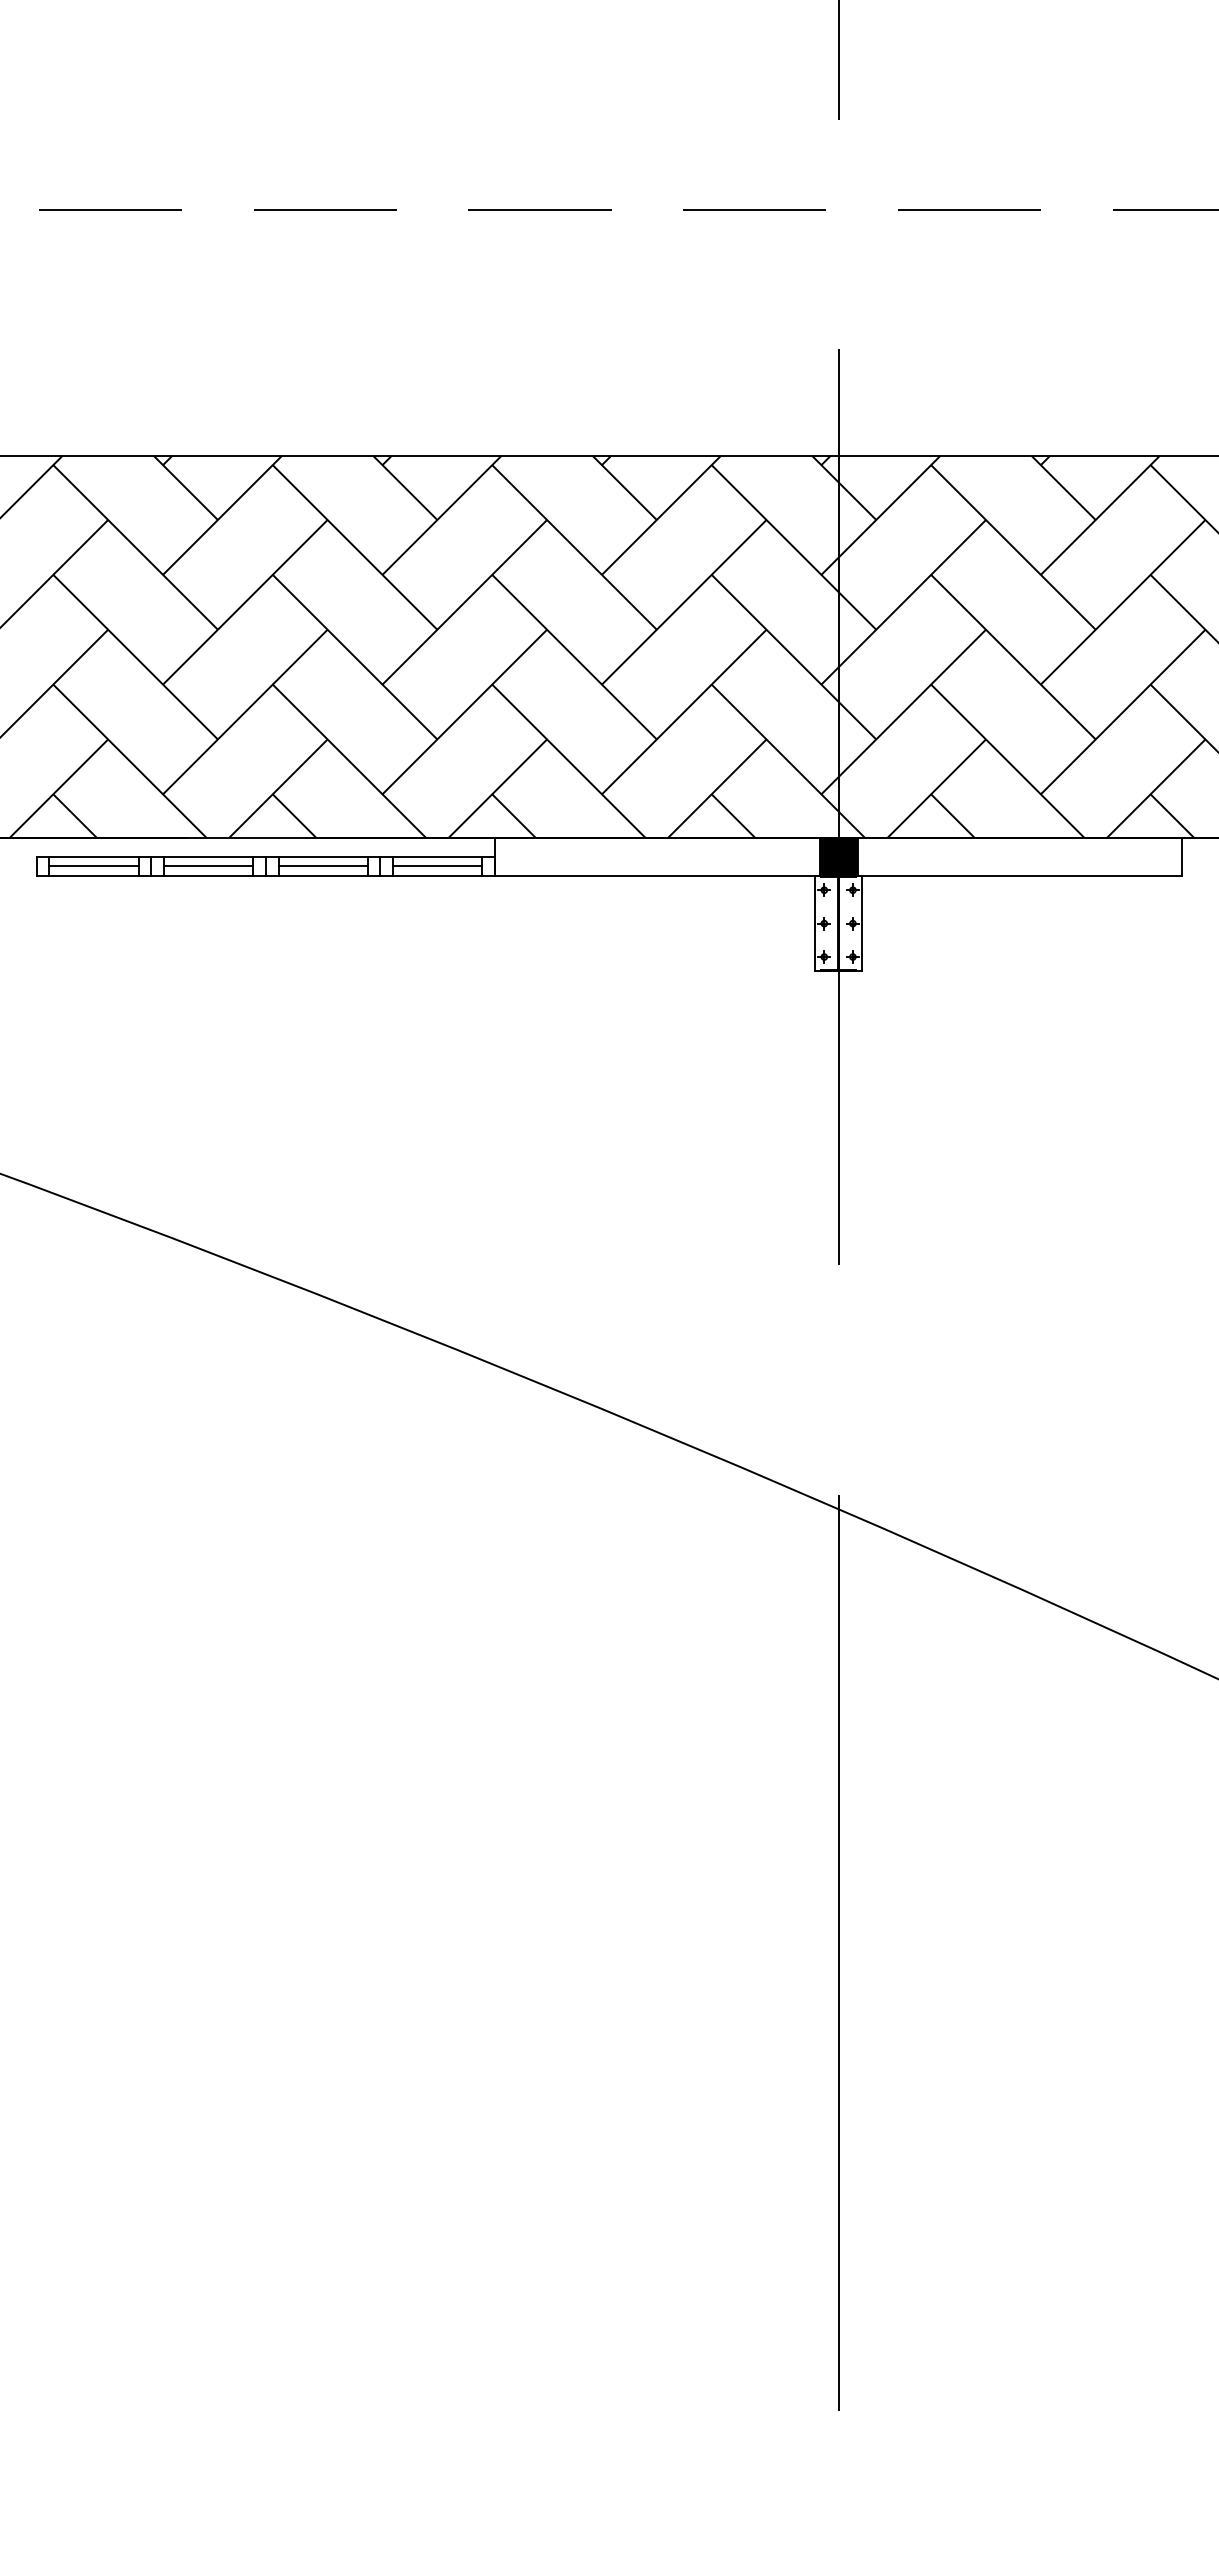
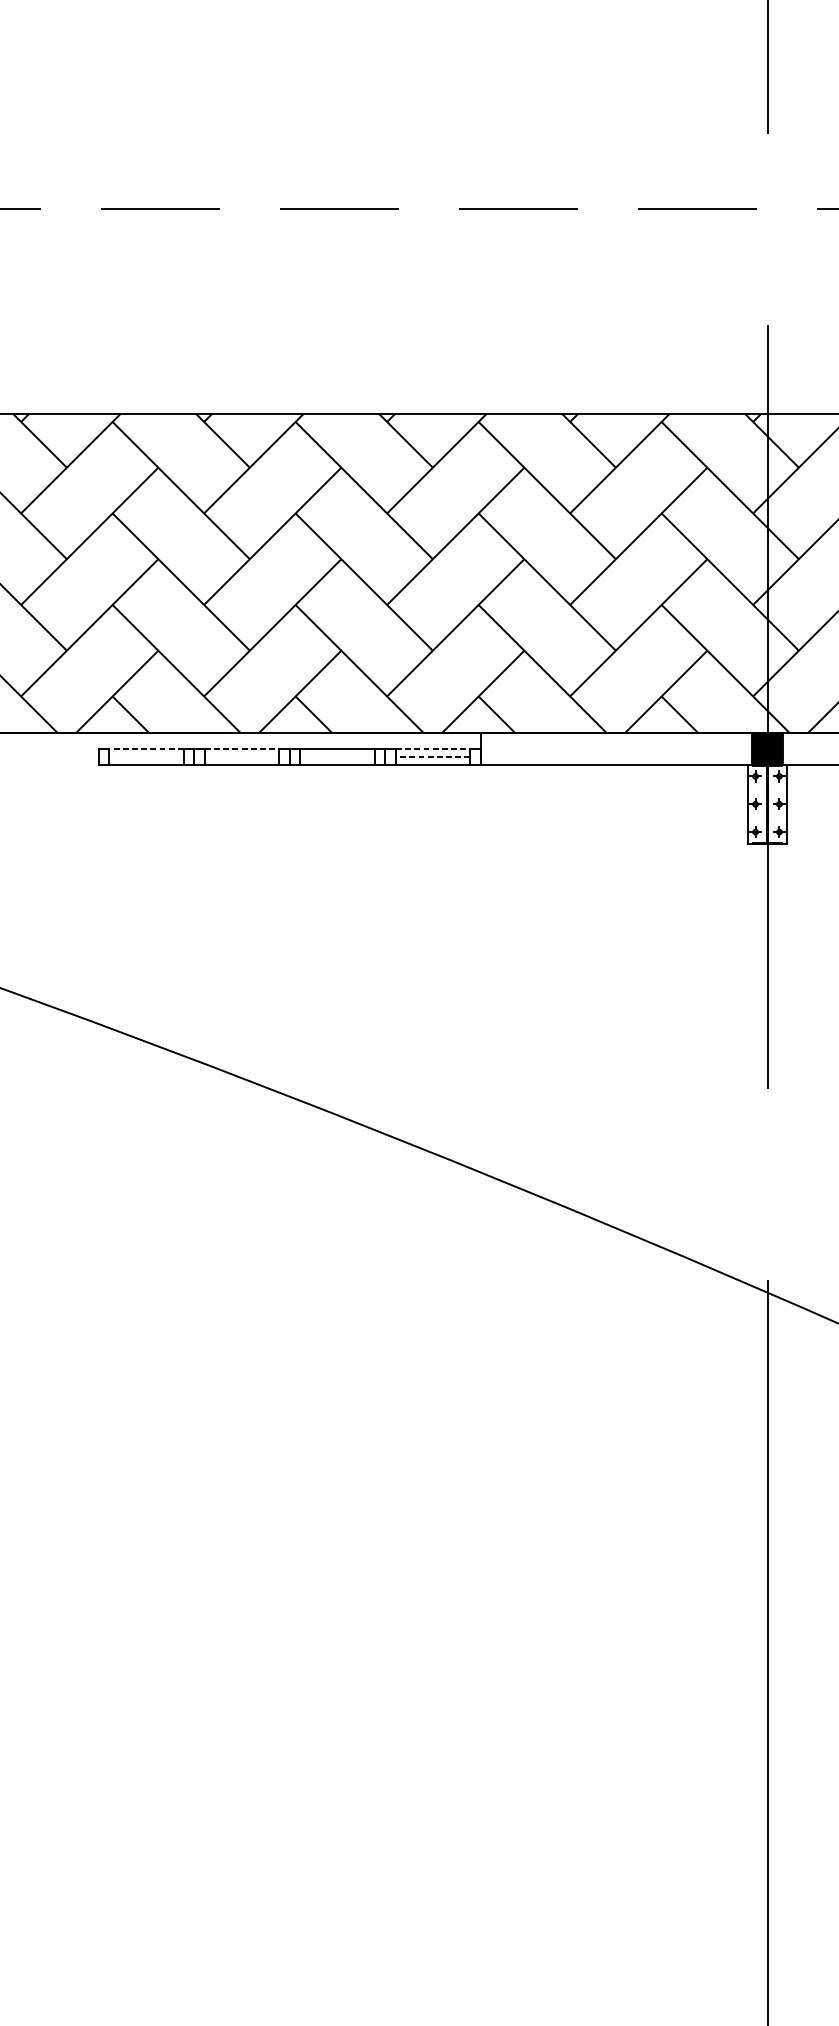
line: (94, 856) -> (146, 748), solid -> dashed
line: (208, 856) -> (242, 748), solid -> dashed
line: (437, 856) -> (433, 748), solid -> dashed
line: (93, 866) -> (146, 756), removed
line: (208, 866) -> (242, 756), removed
line: (322, 866) -> (337, 756), removed
line: (437, 866) -> (433, 756), solid -> dashed

